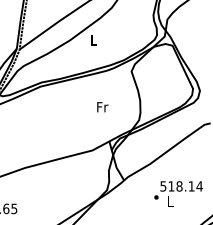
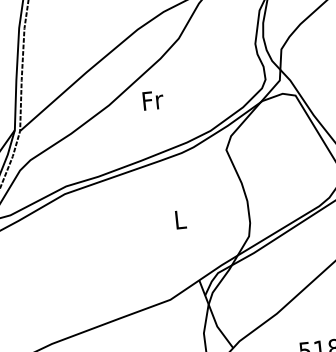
text: (93, 40) -> (151, 100), L -> Fr
text: (102, 107) -> (180, 220), Fr -> L

